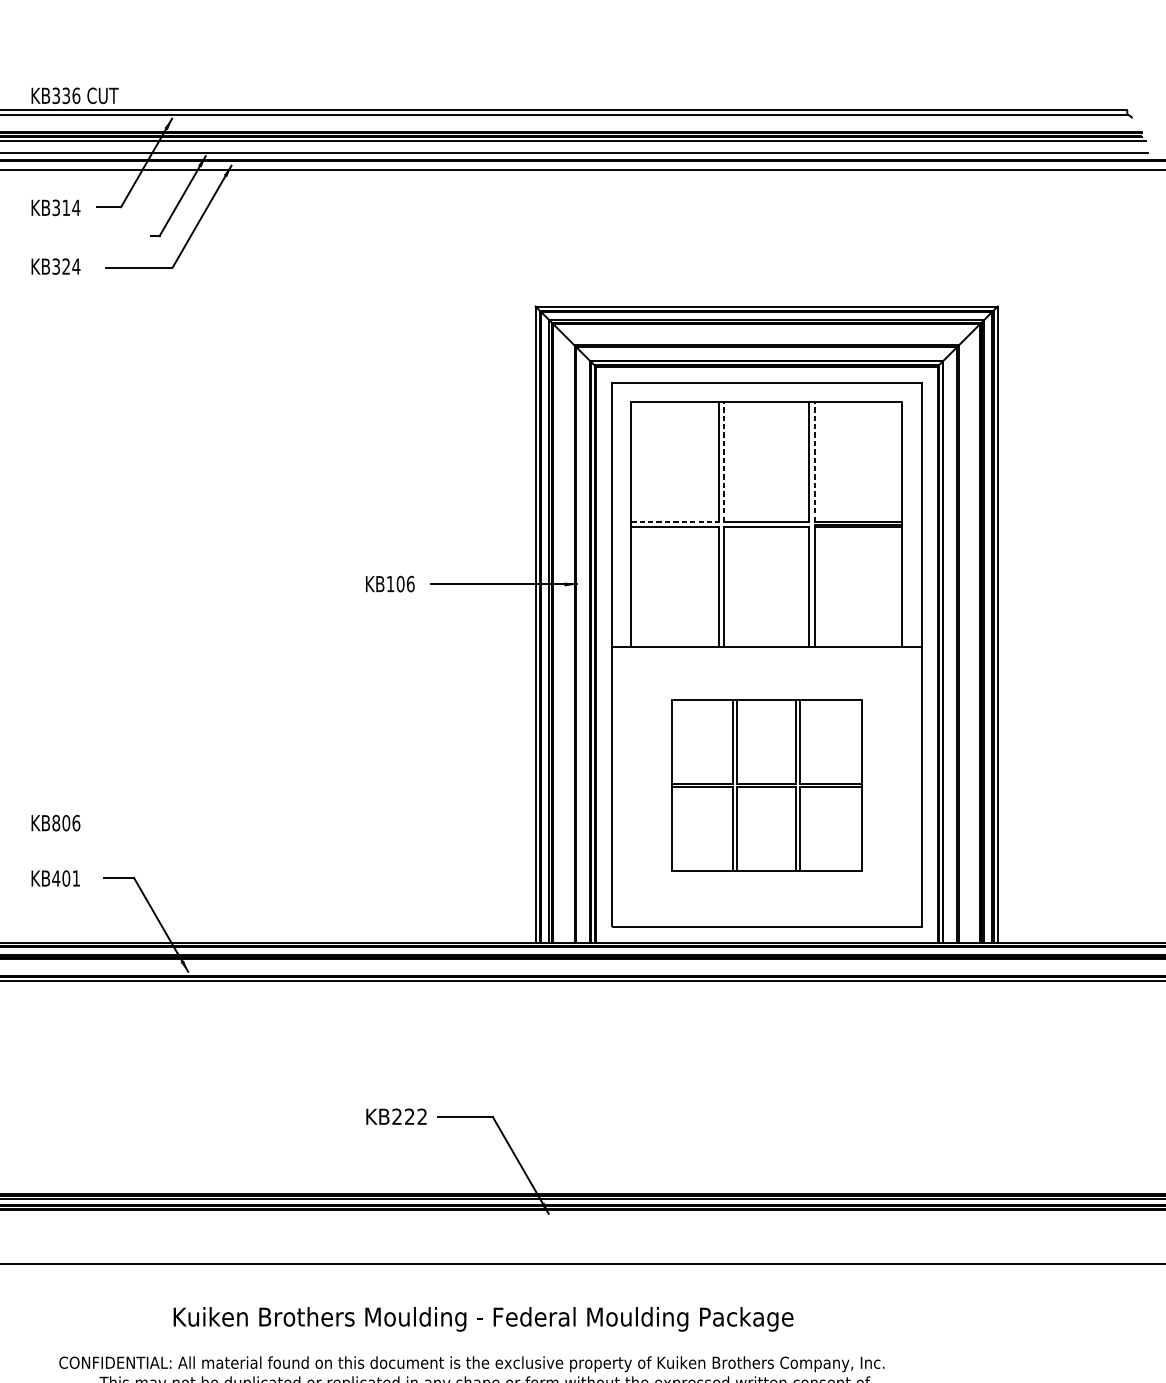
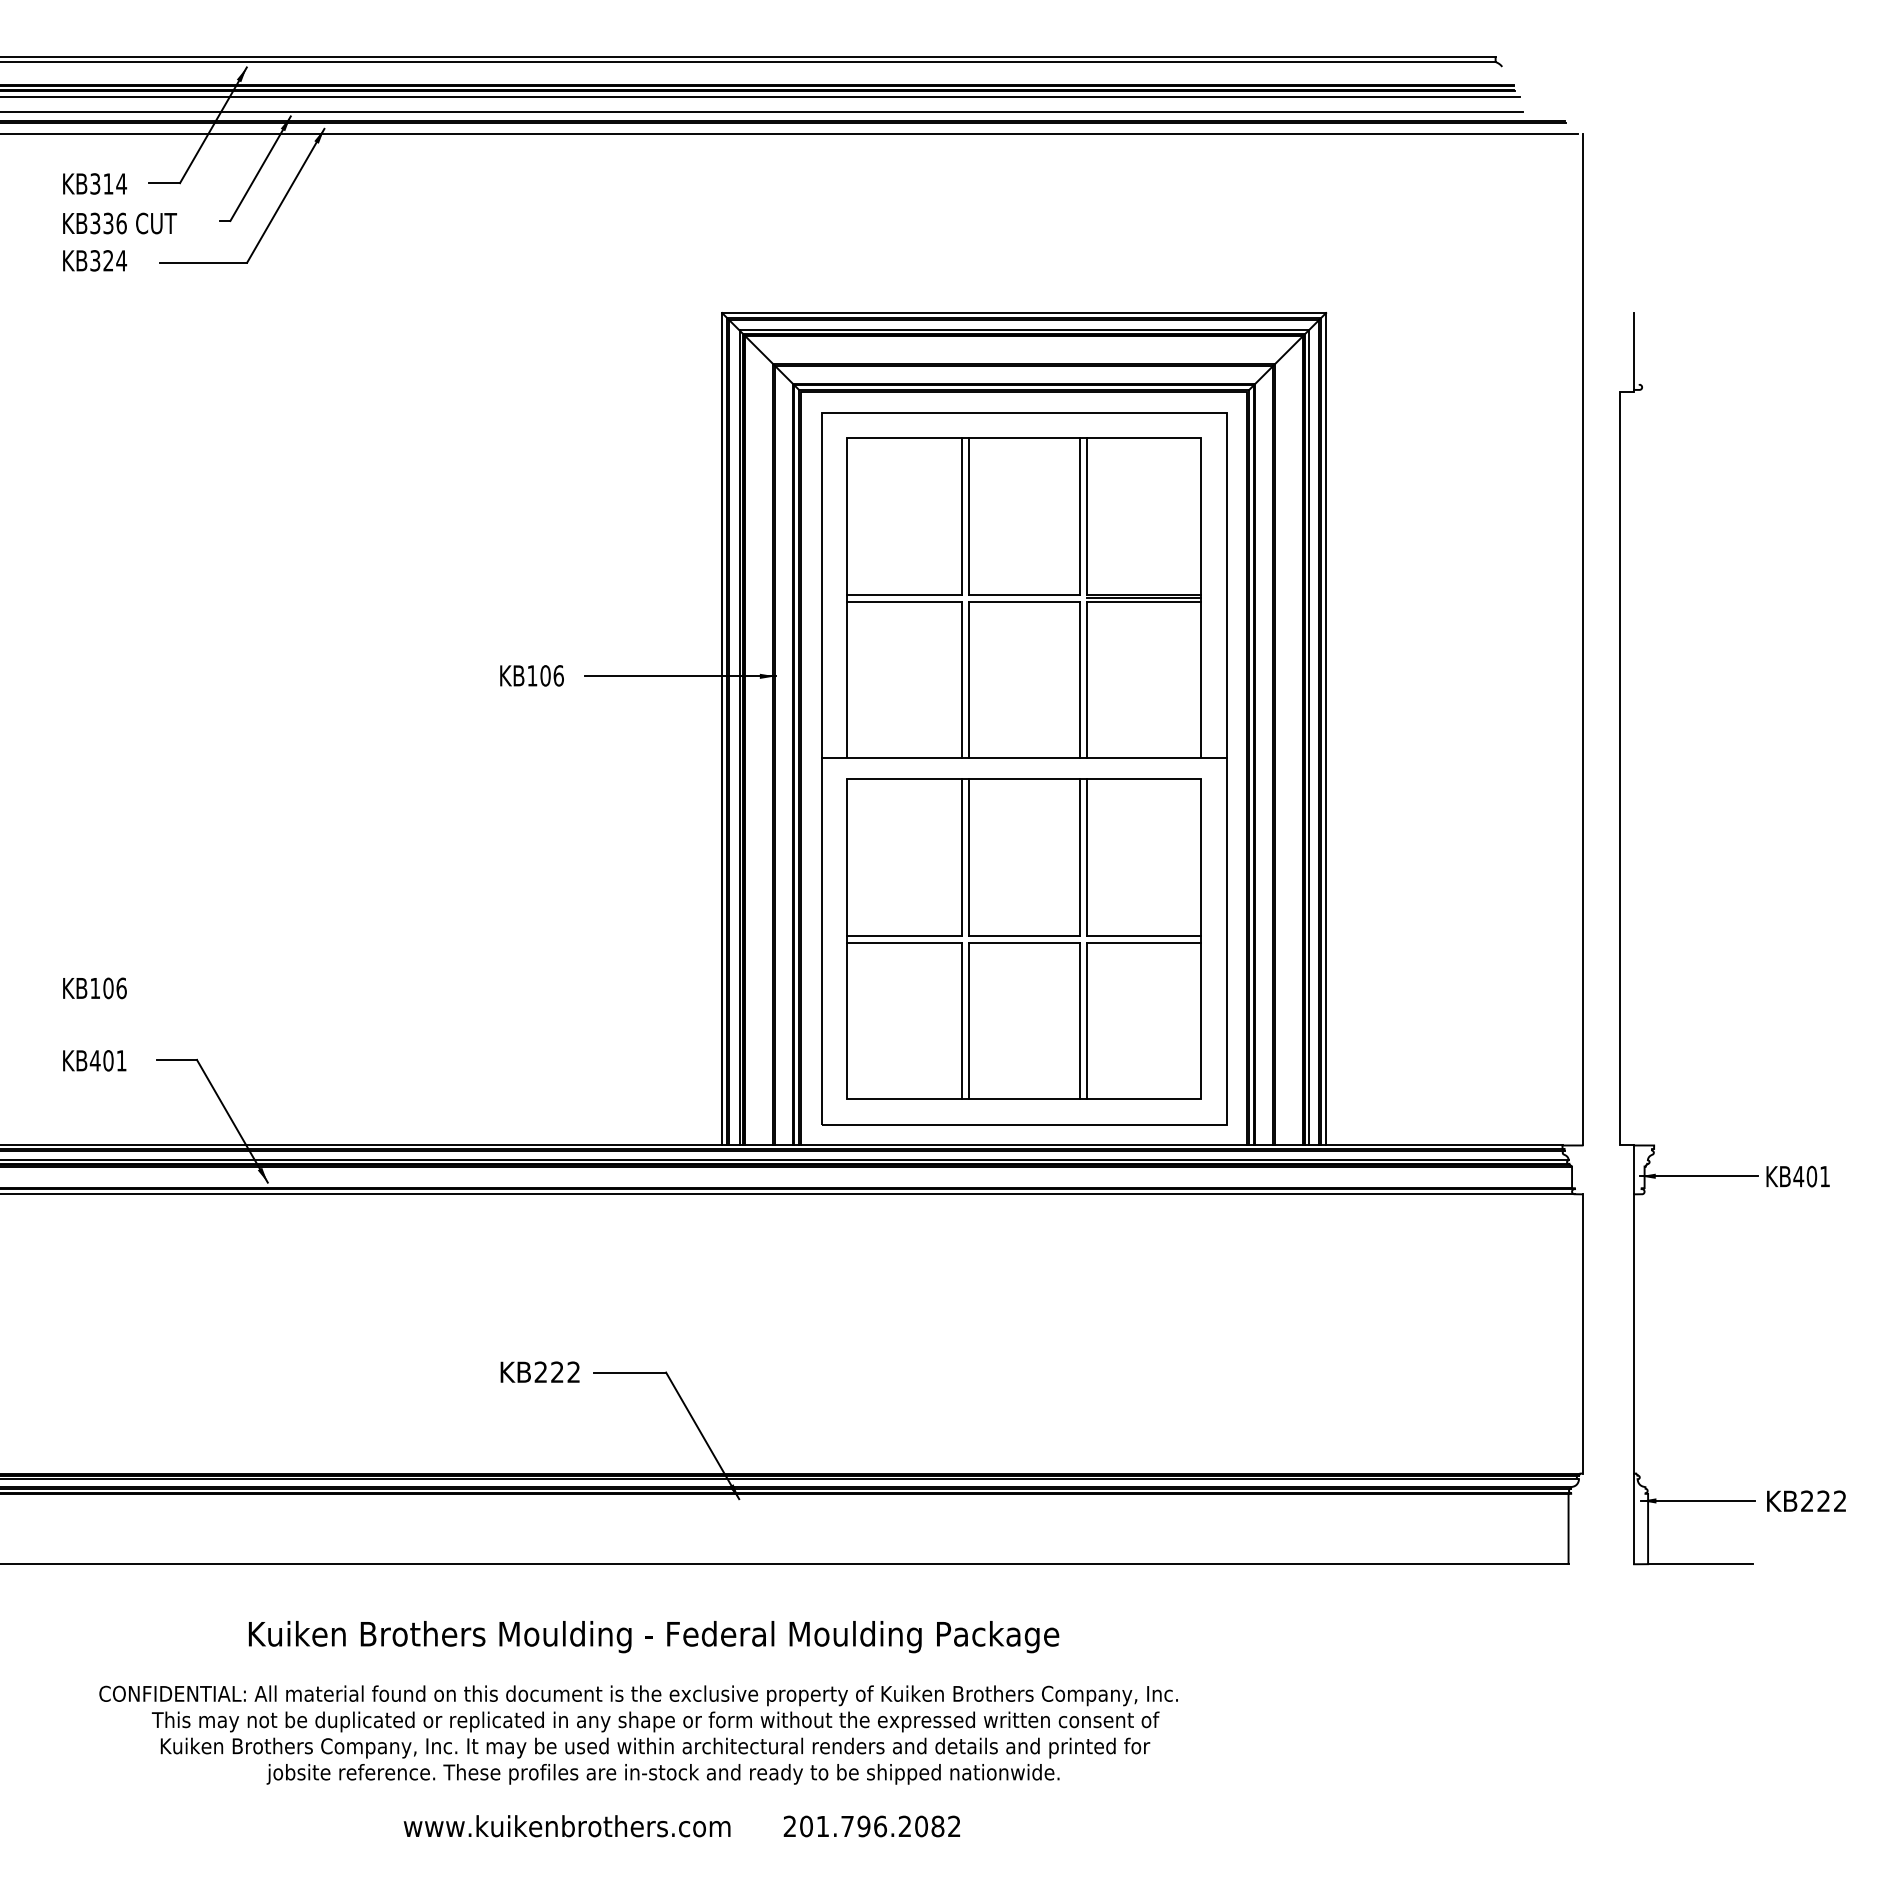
text: (74, 95) -> (119, 223), moved
line: (724, 461) -> (968, 515), dashed -> solid
line: (814, 461) -> (1086, 515), dashed -> solid
line: (675, 521) -> (904, 594), dashed -> solid
part: (766, 784) -> (1023, 938), size x1.43
text: (56, 823) -> (95, 988), KB806 -> KB106

